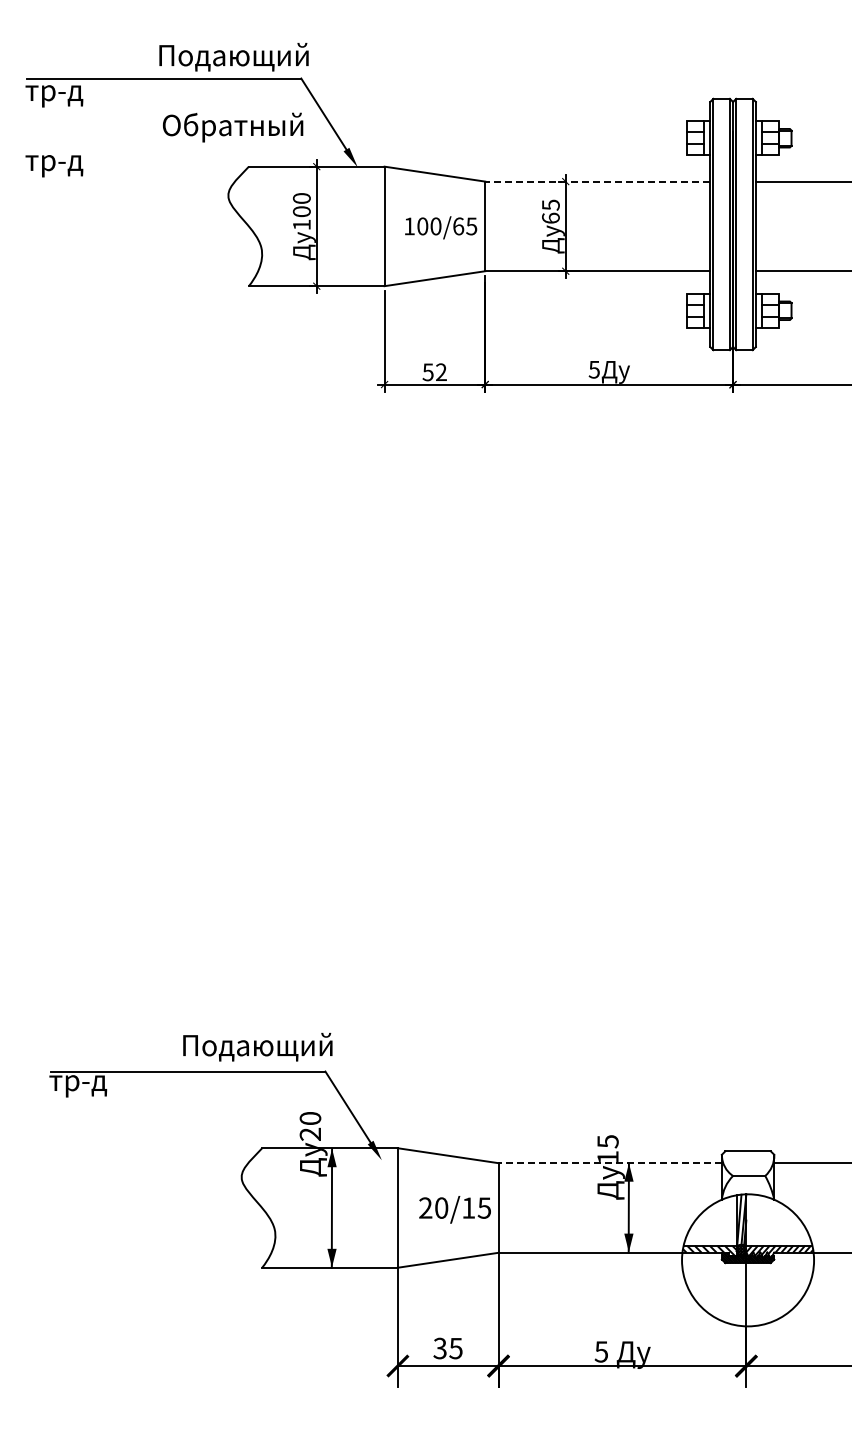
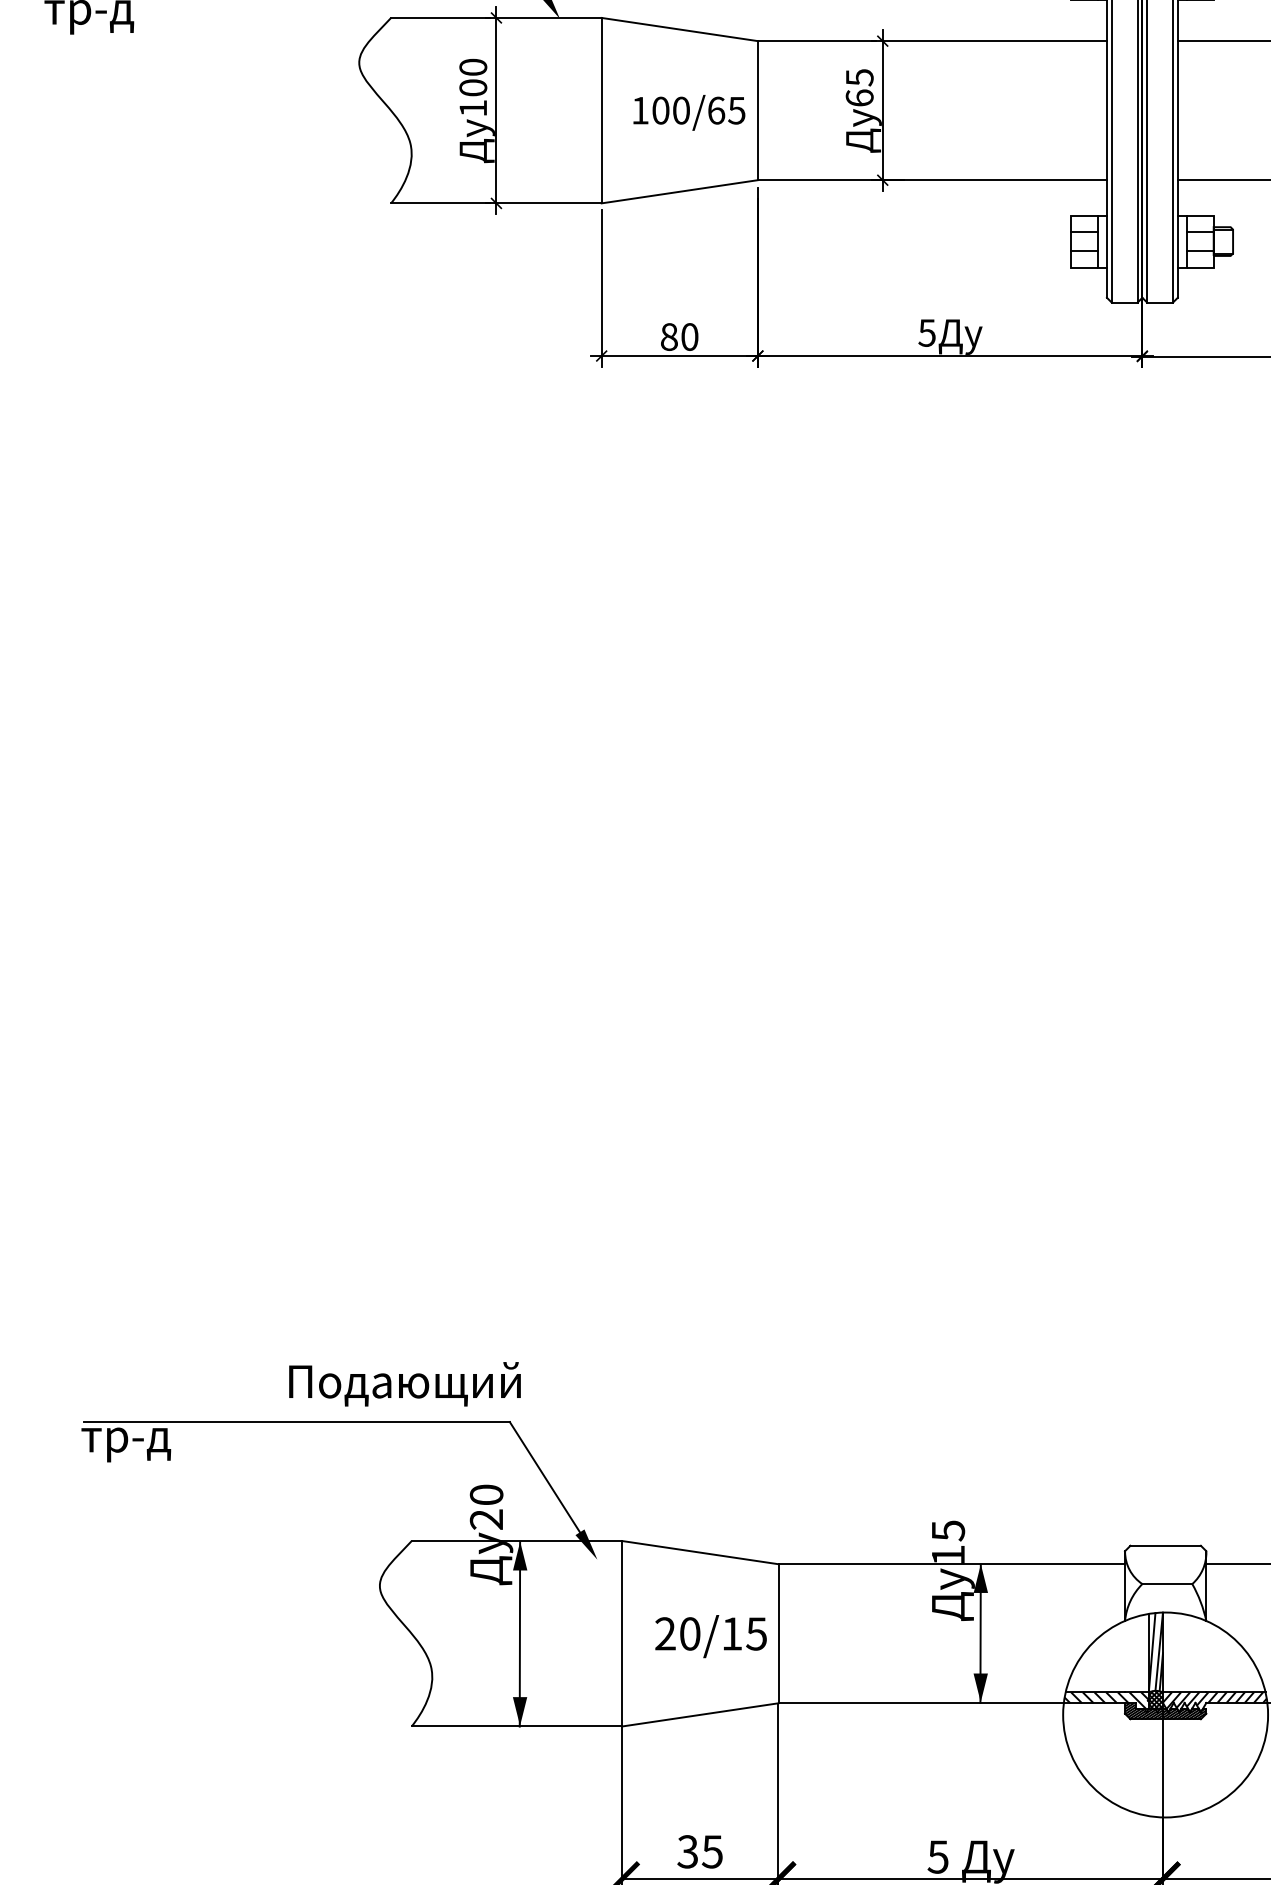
line: (597, 181) -> (932, 40), dashed -> solid
text: (434, 372) -> (679, 337), 52 -> 80
line: (609, 1163) -> (950, 1564), dashed -> solid

